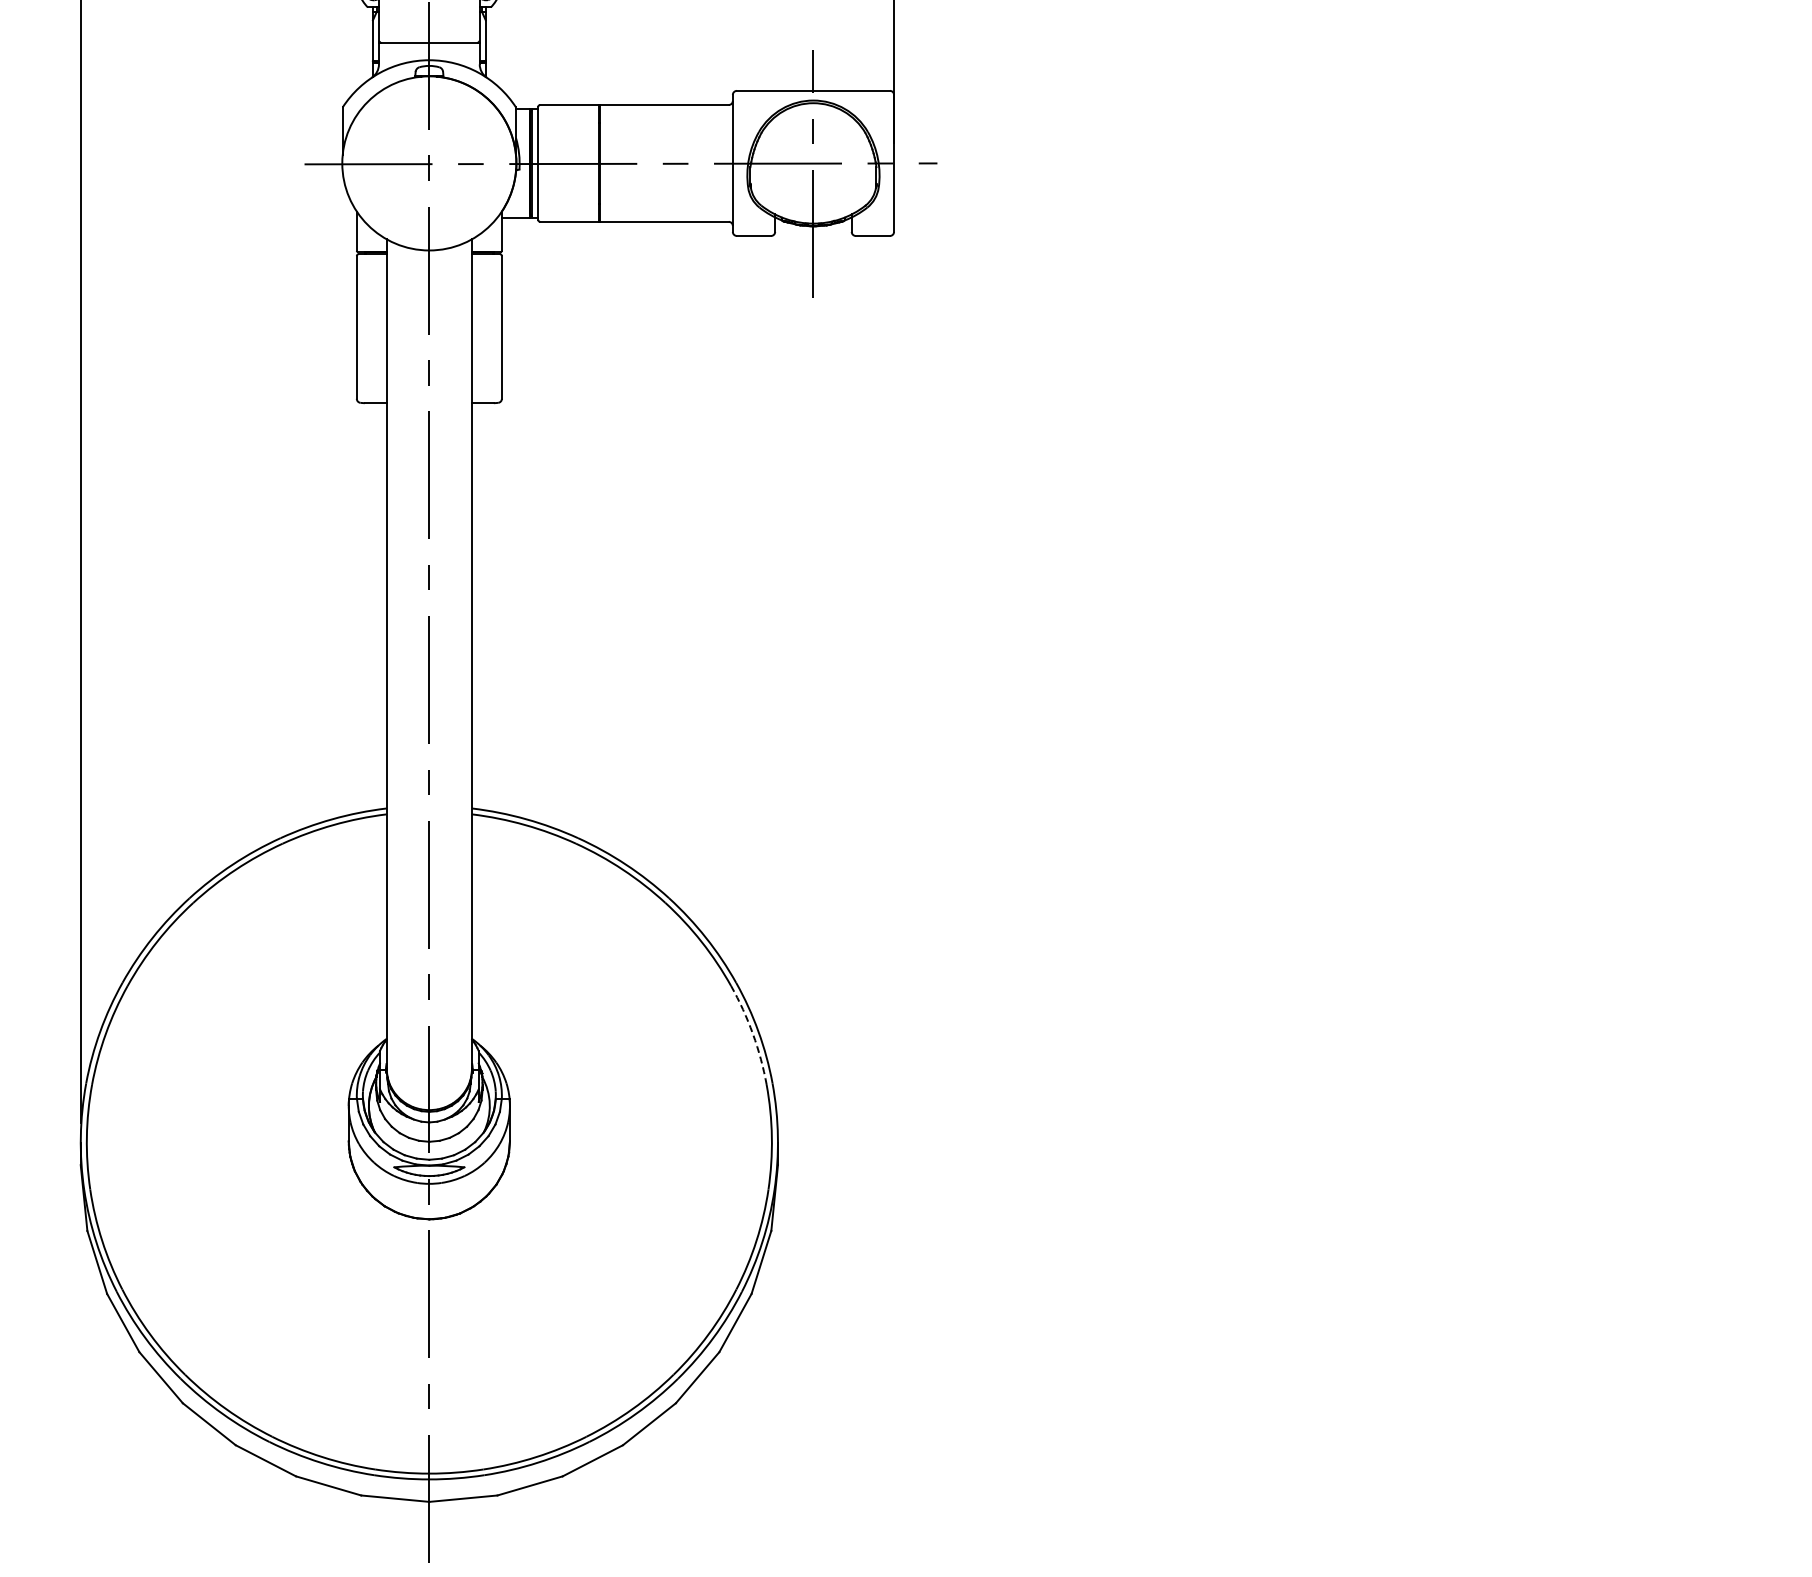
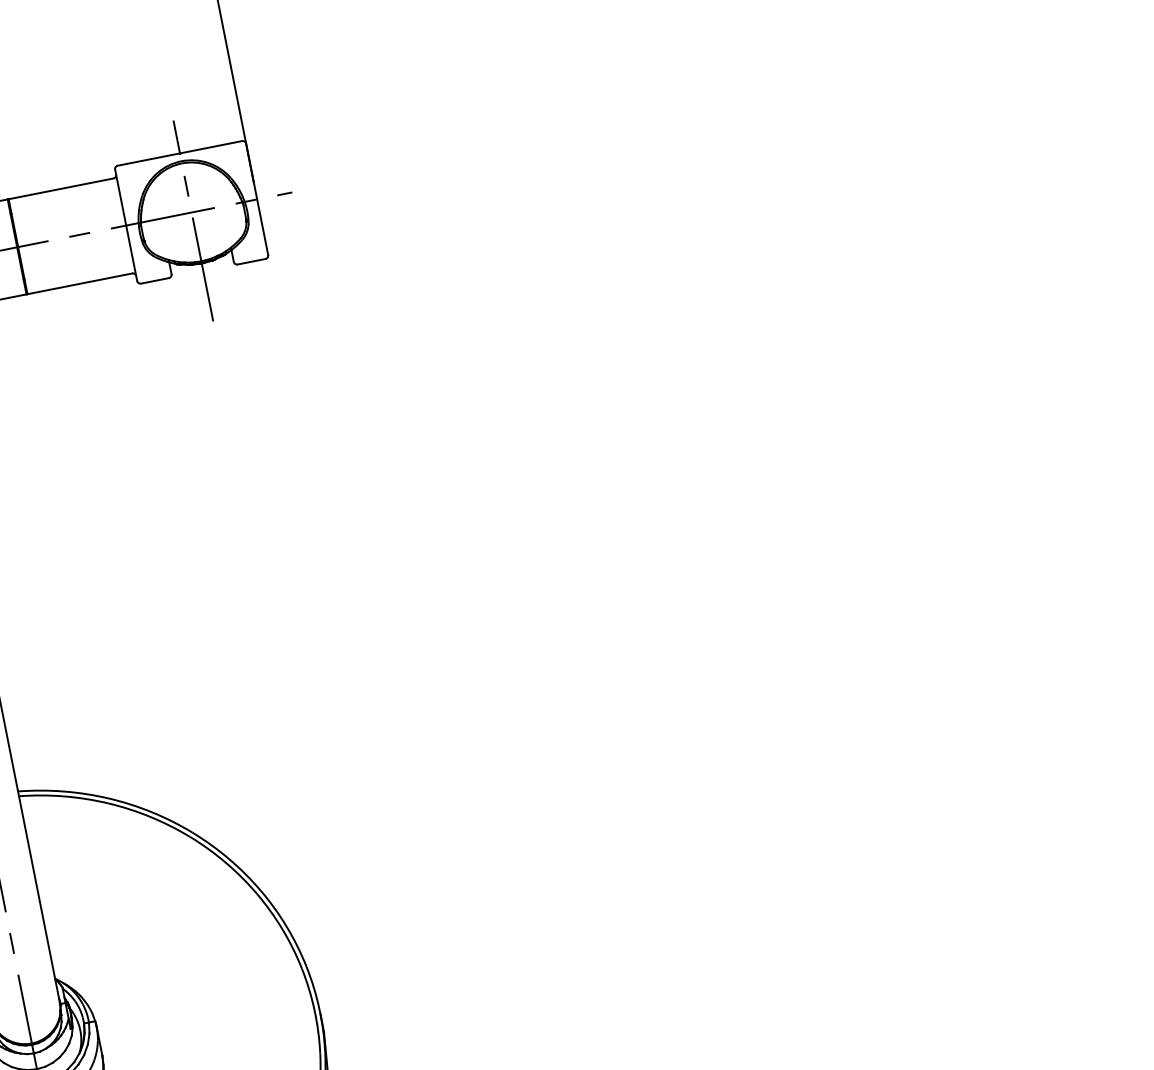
arc: (752, 1034) -> (282, 930), dashed -> solid

